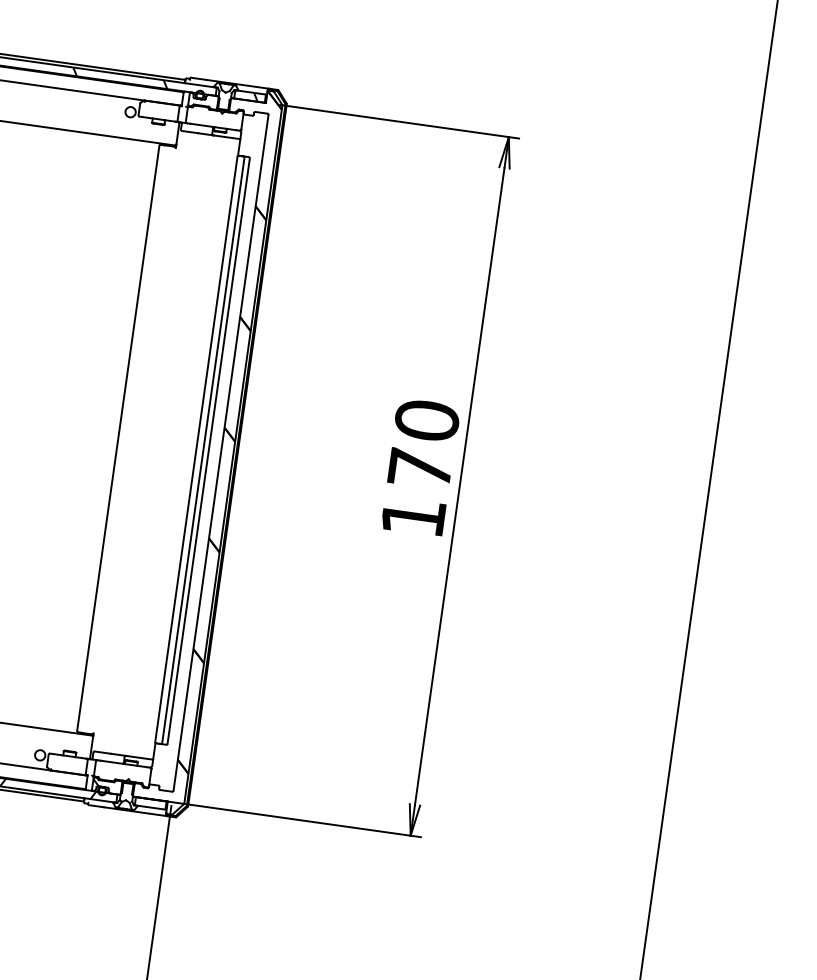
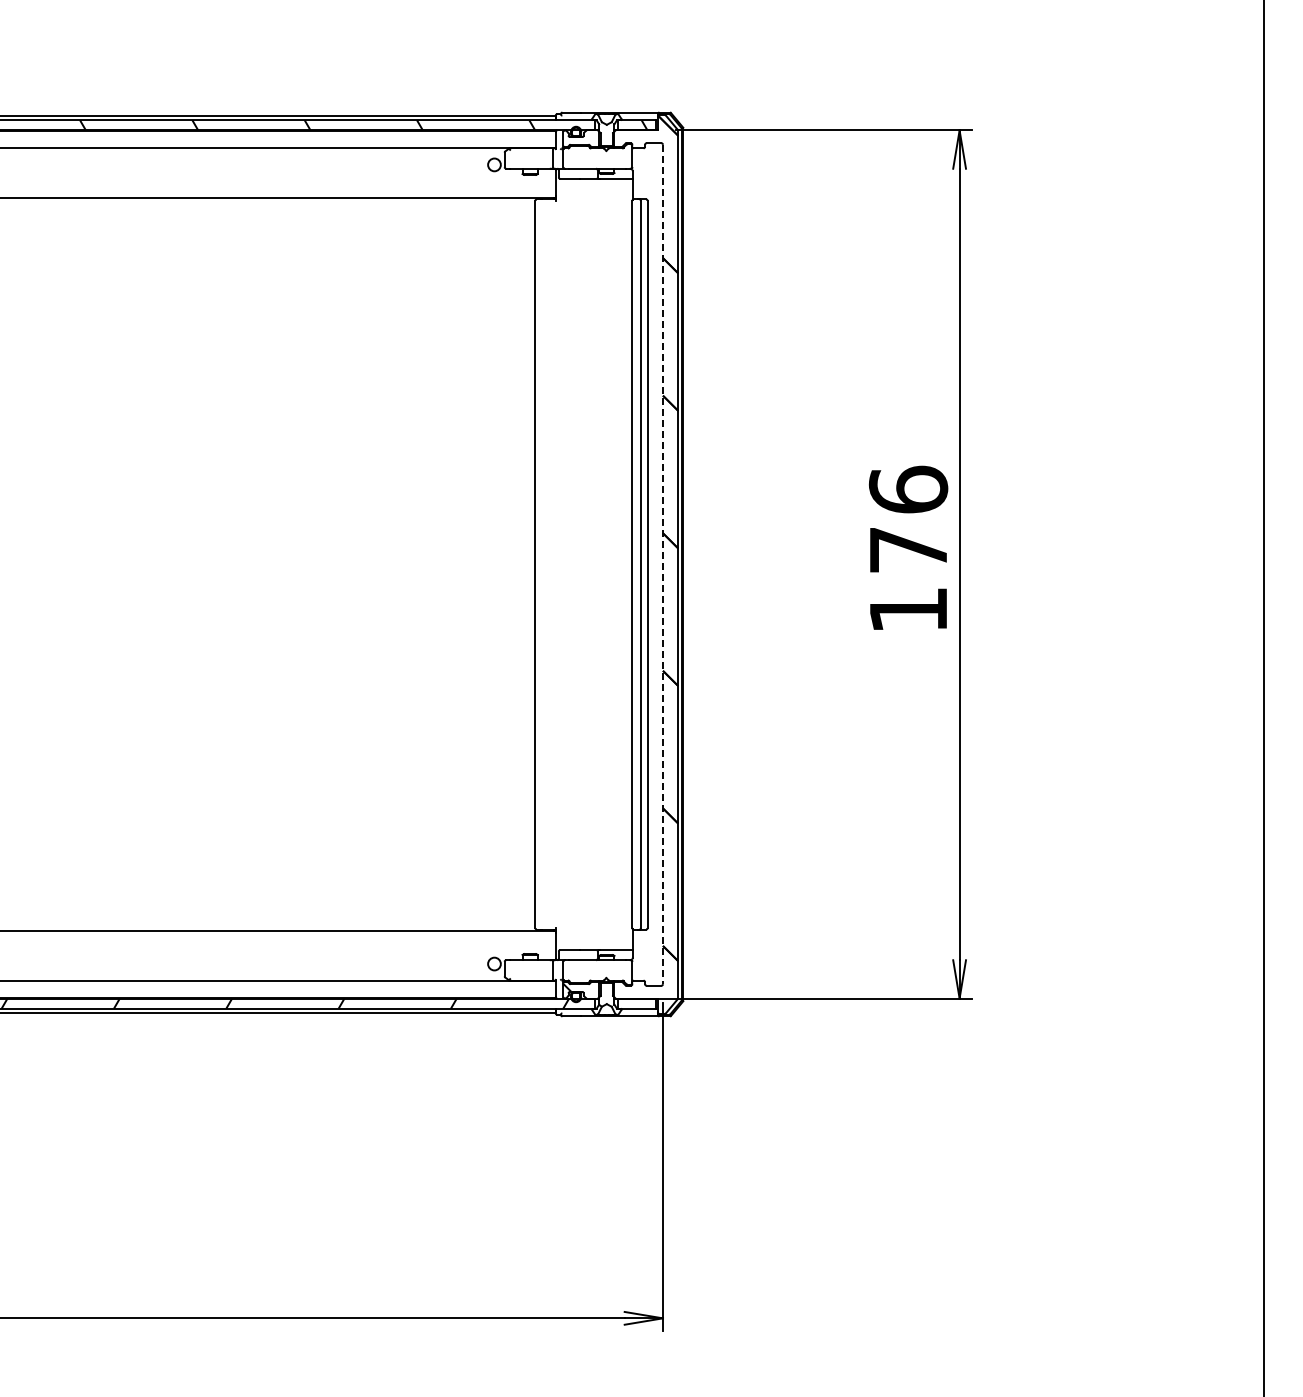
text: (427, 420) -> (908, 489), 170 -> 176
line: (220, 452) -> (662, 564), solid -> dashed

